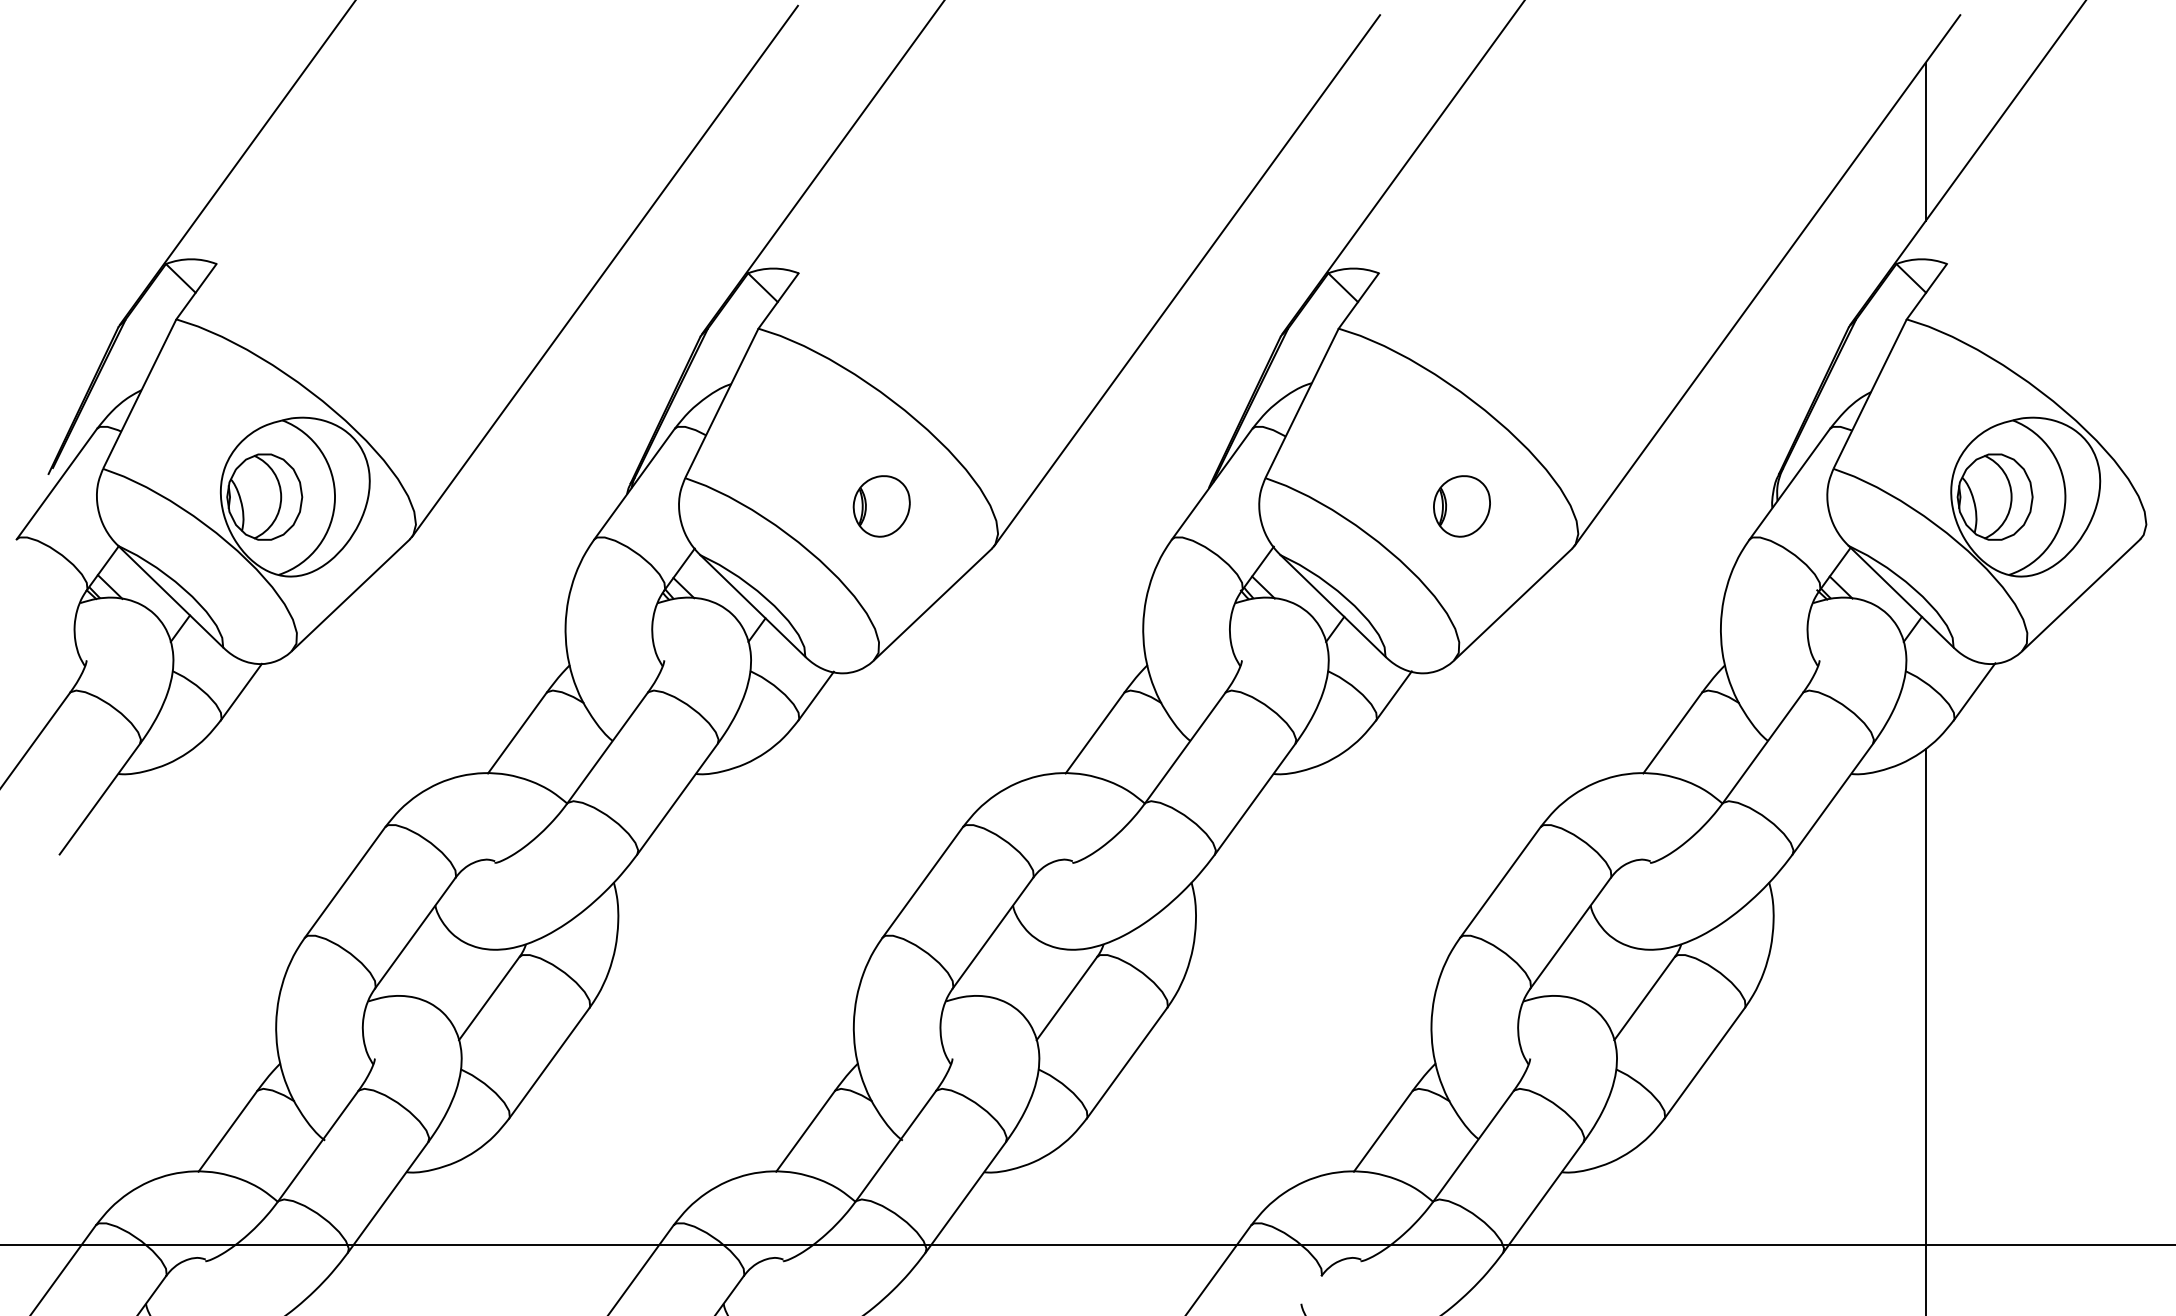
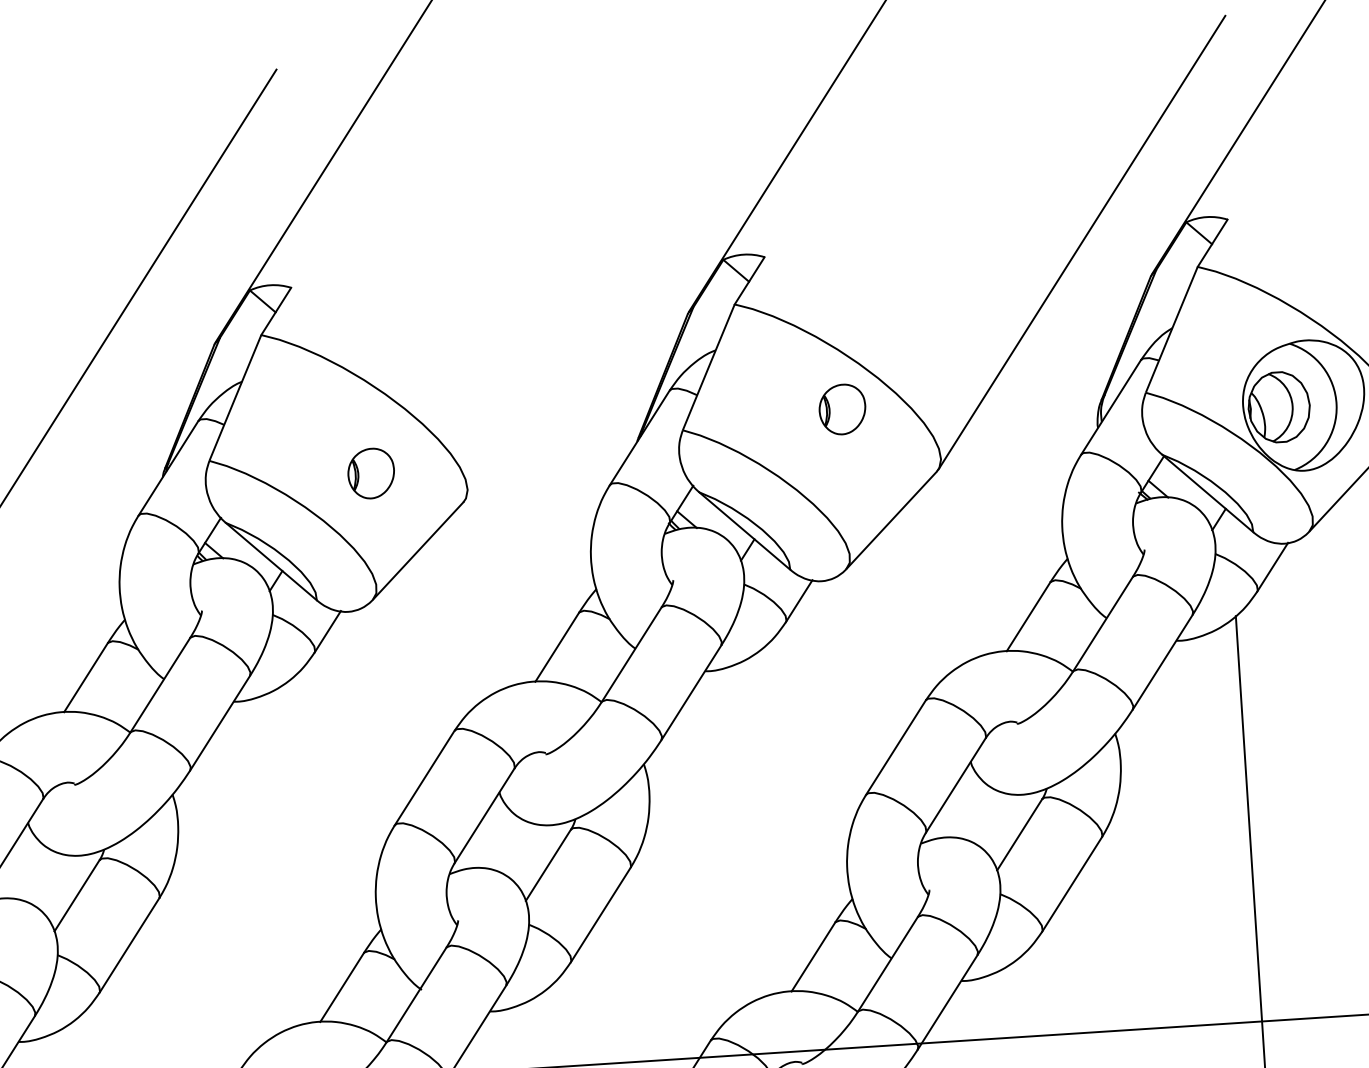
line: (1925, 141) -> (1203, 120), removed
line: (1187, 280) -> (608, 273), removed
part: (1461, 506) -> (842, 409), moved

